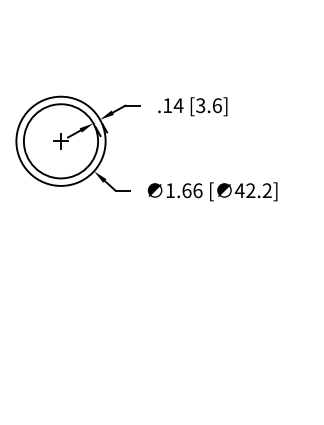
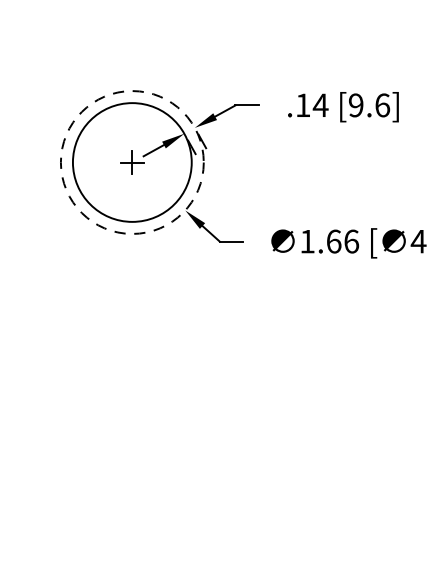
text: (200, 105) -> (355, 105), [3.6] -> [9.6]
circle: (60, 140) -> (131, 161), solid -> dashed

